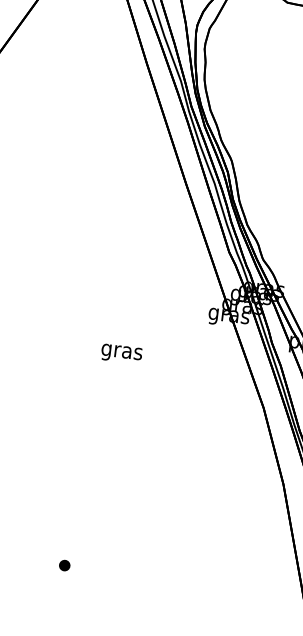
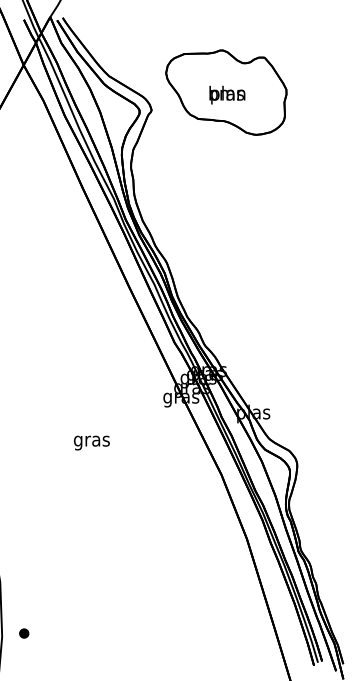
part: (65, 565) -> (24, 633), moved

